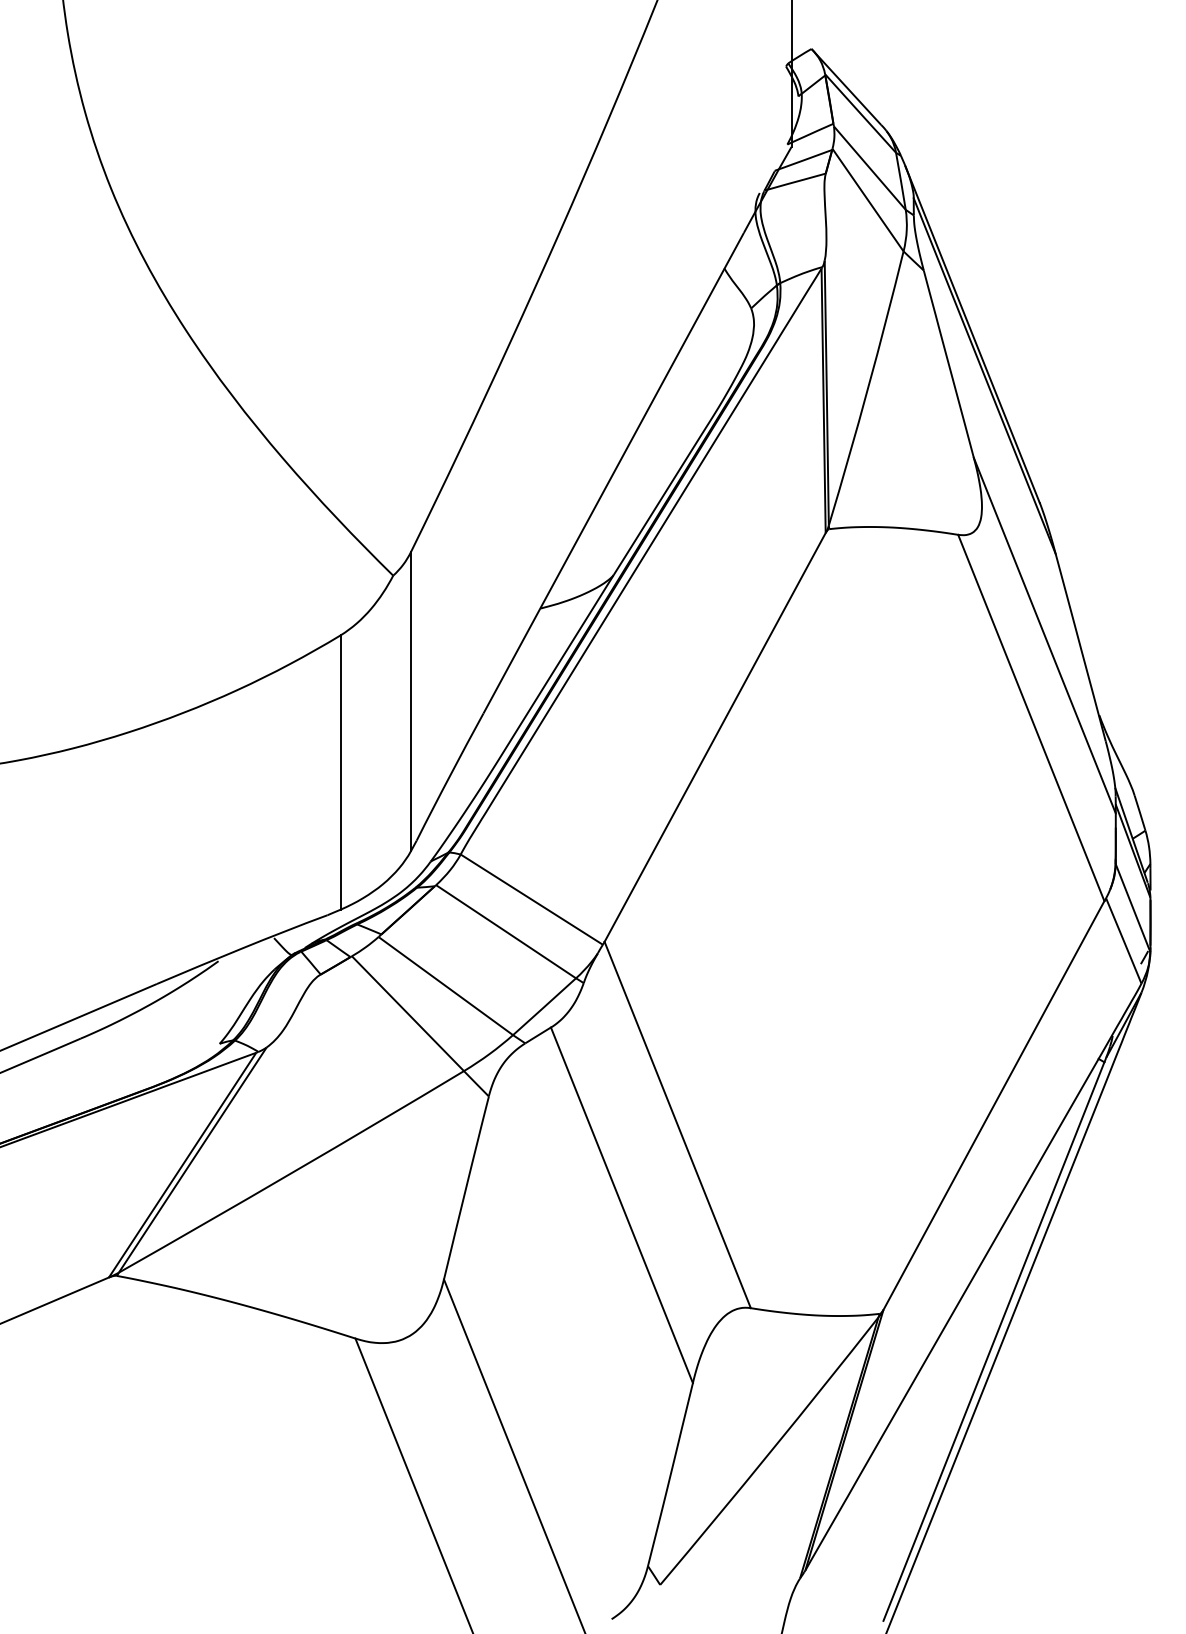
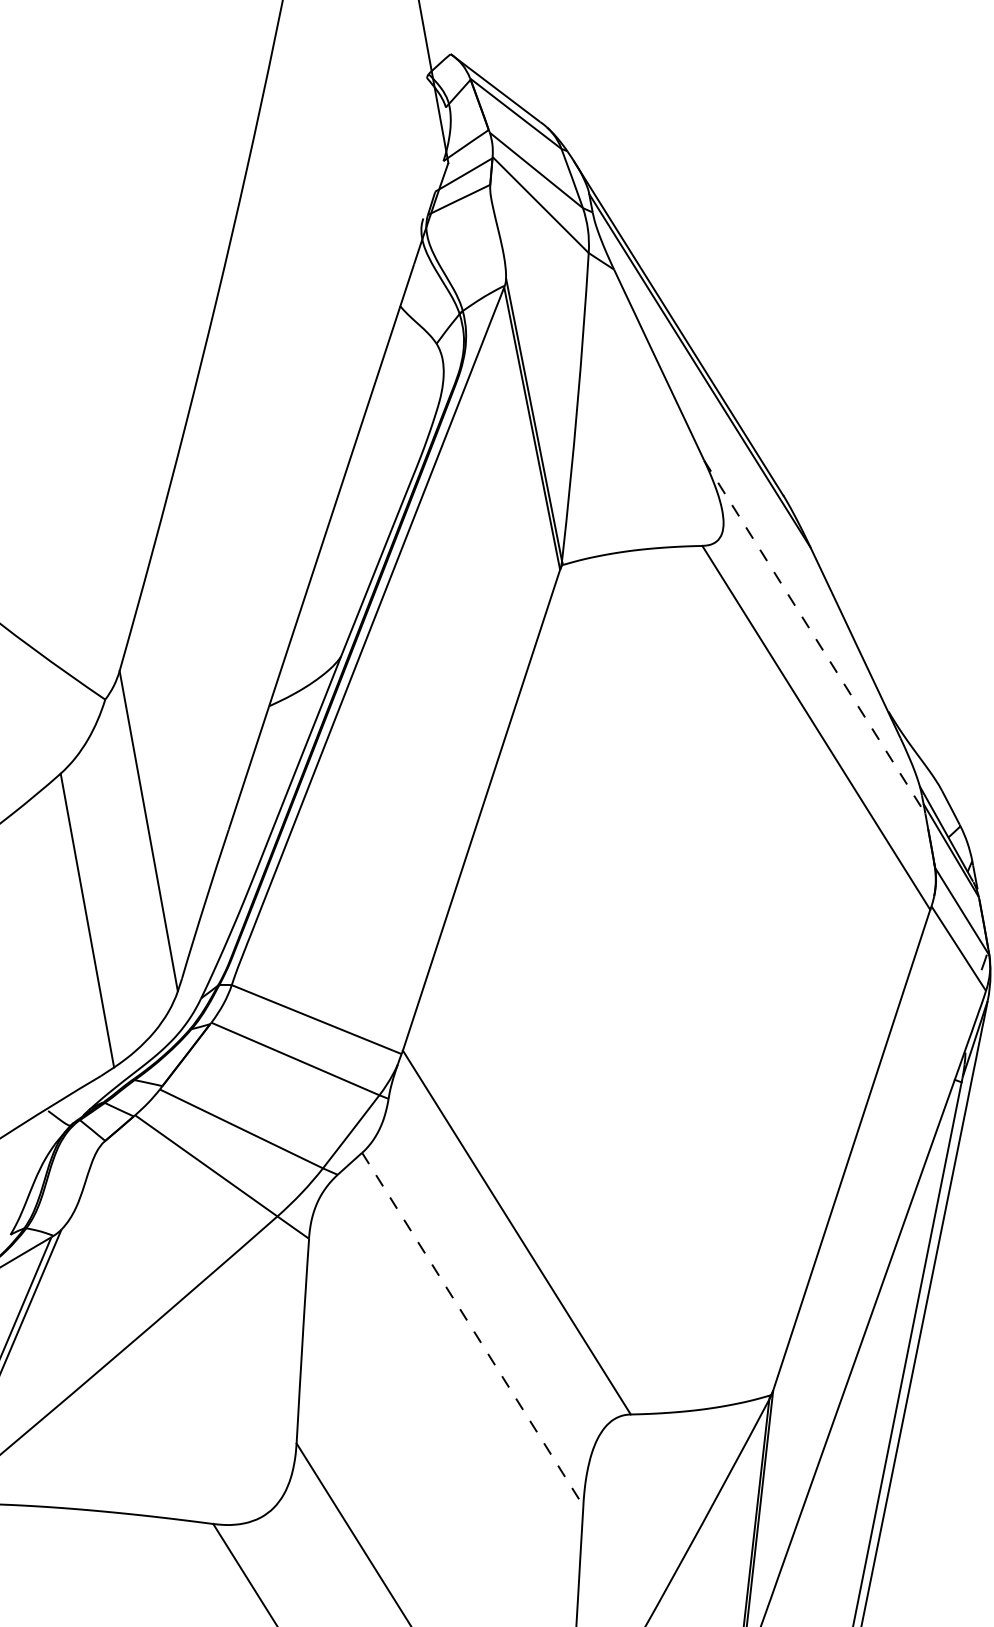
line: (1044, 636) -> (814, 638), solid -> dashed
line: (622, 1205) -> (473, 1329), solid -> dashed

